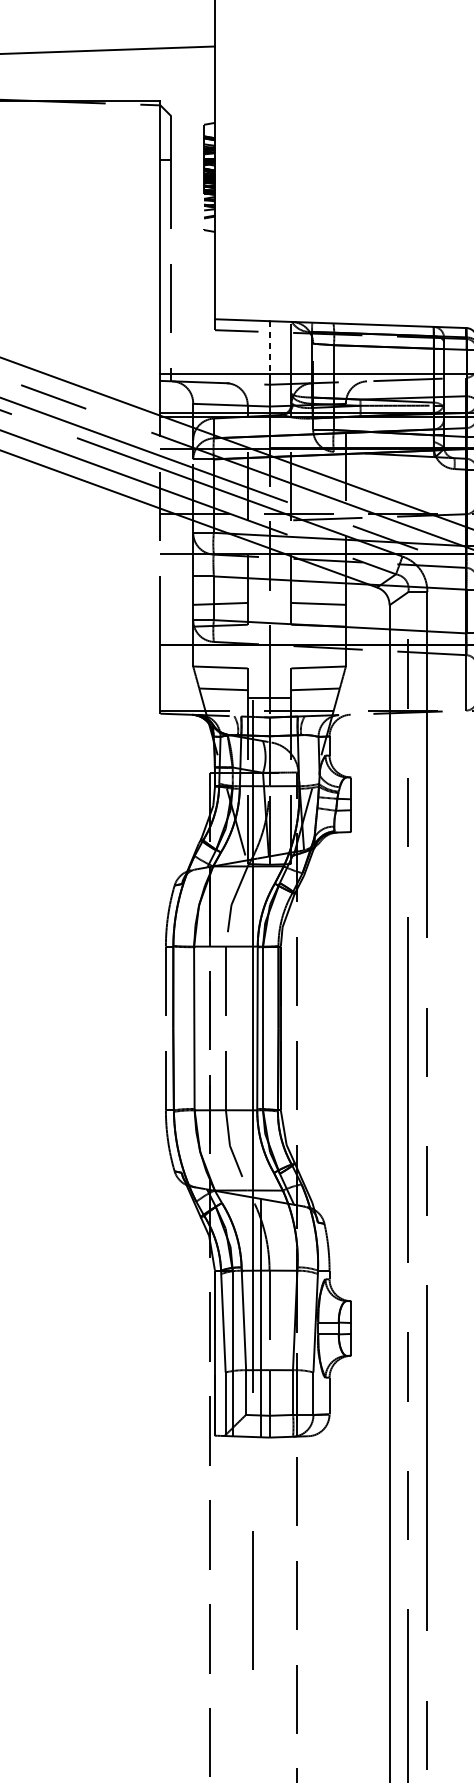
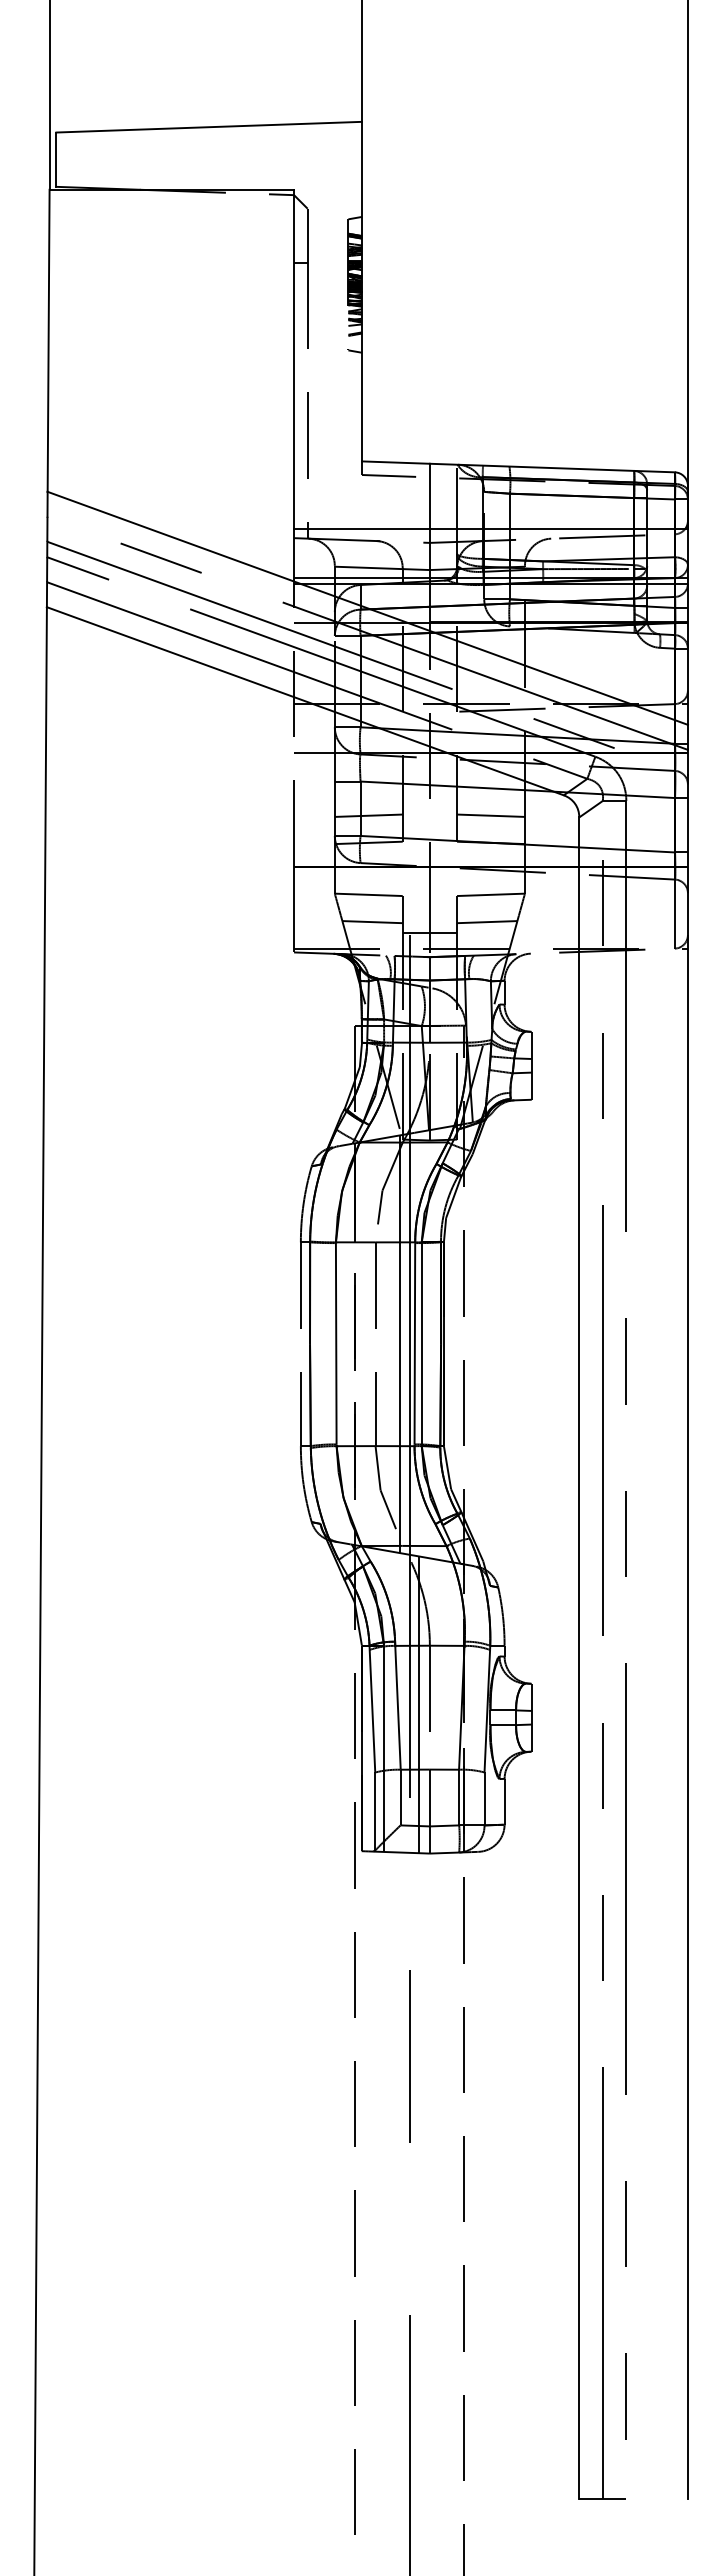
line: (269, 347) -> (429, 496), dashed -> solid
line: (245, 1028) -> (400, 1344), added

